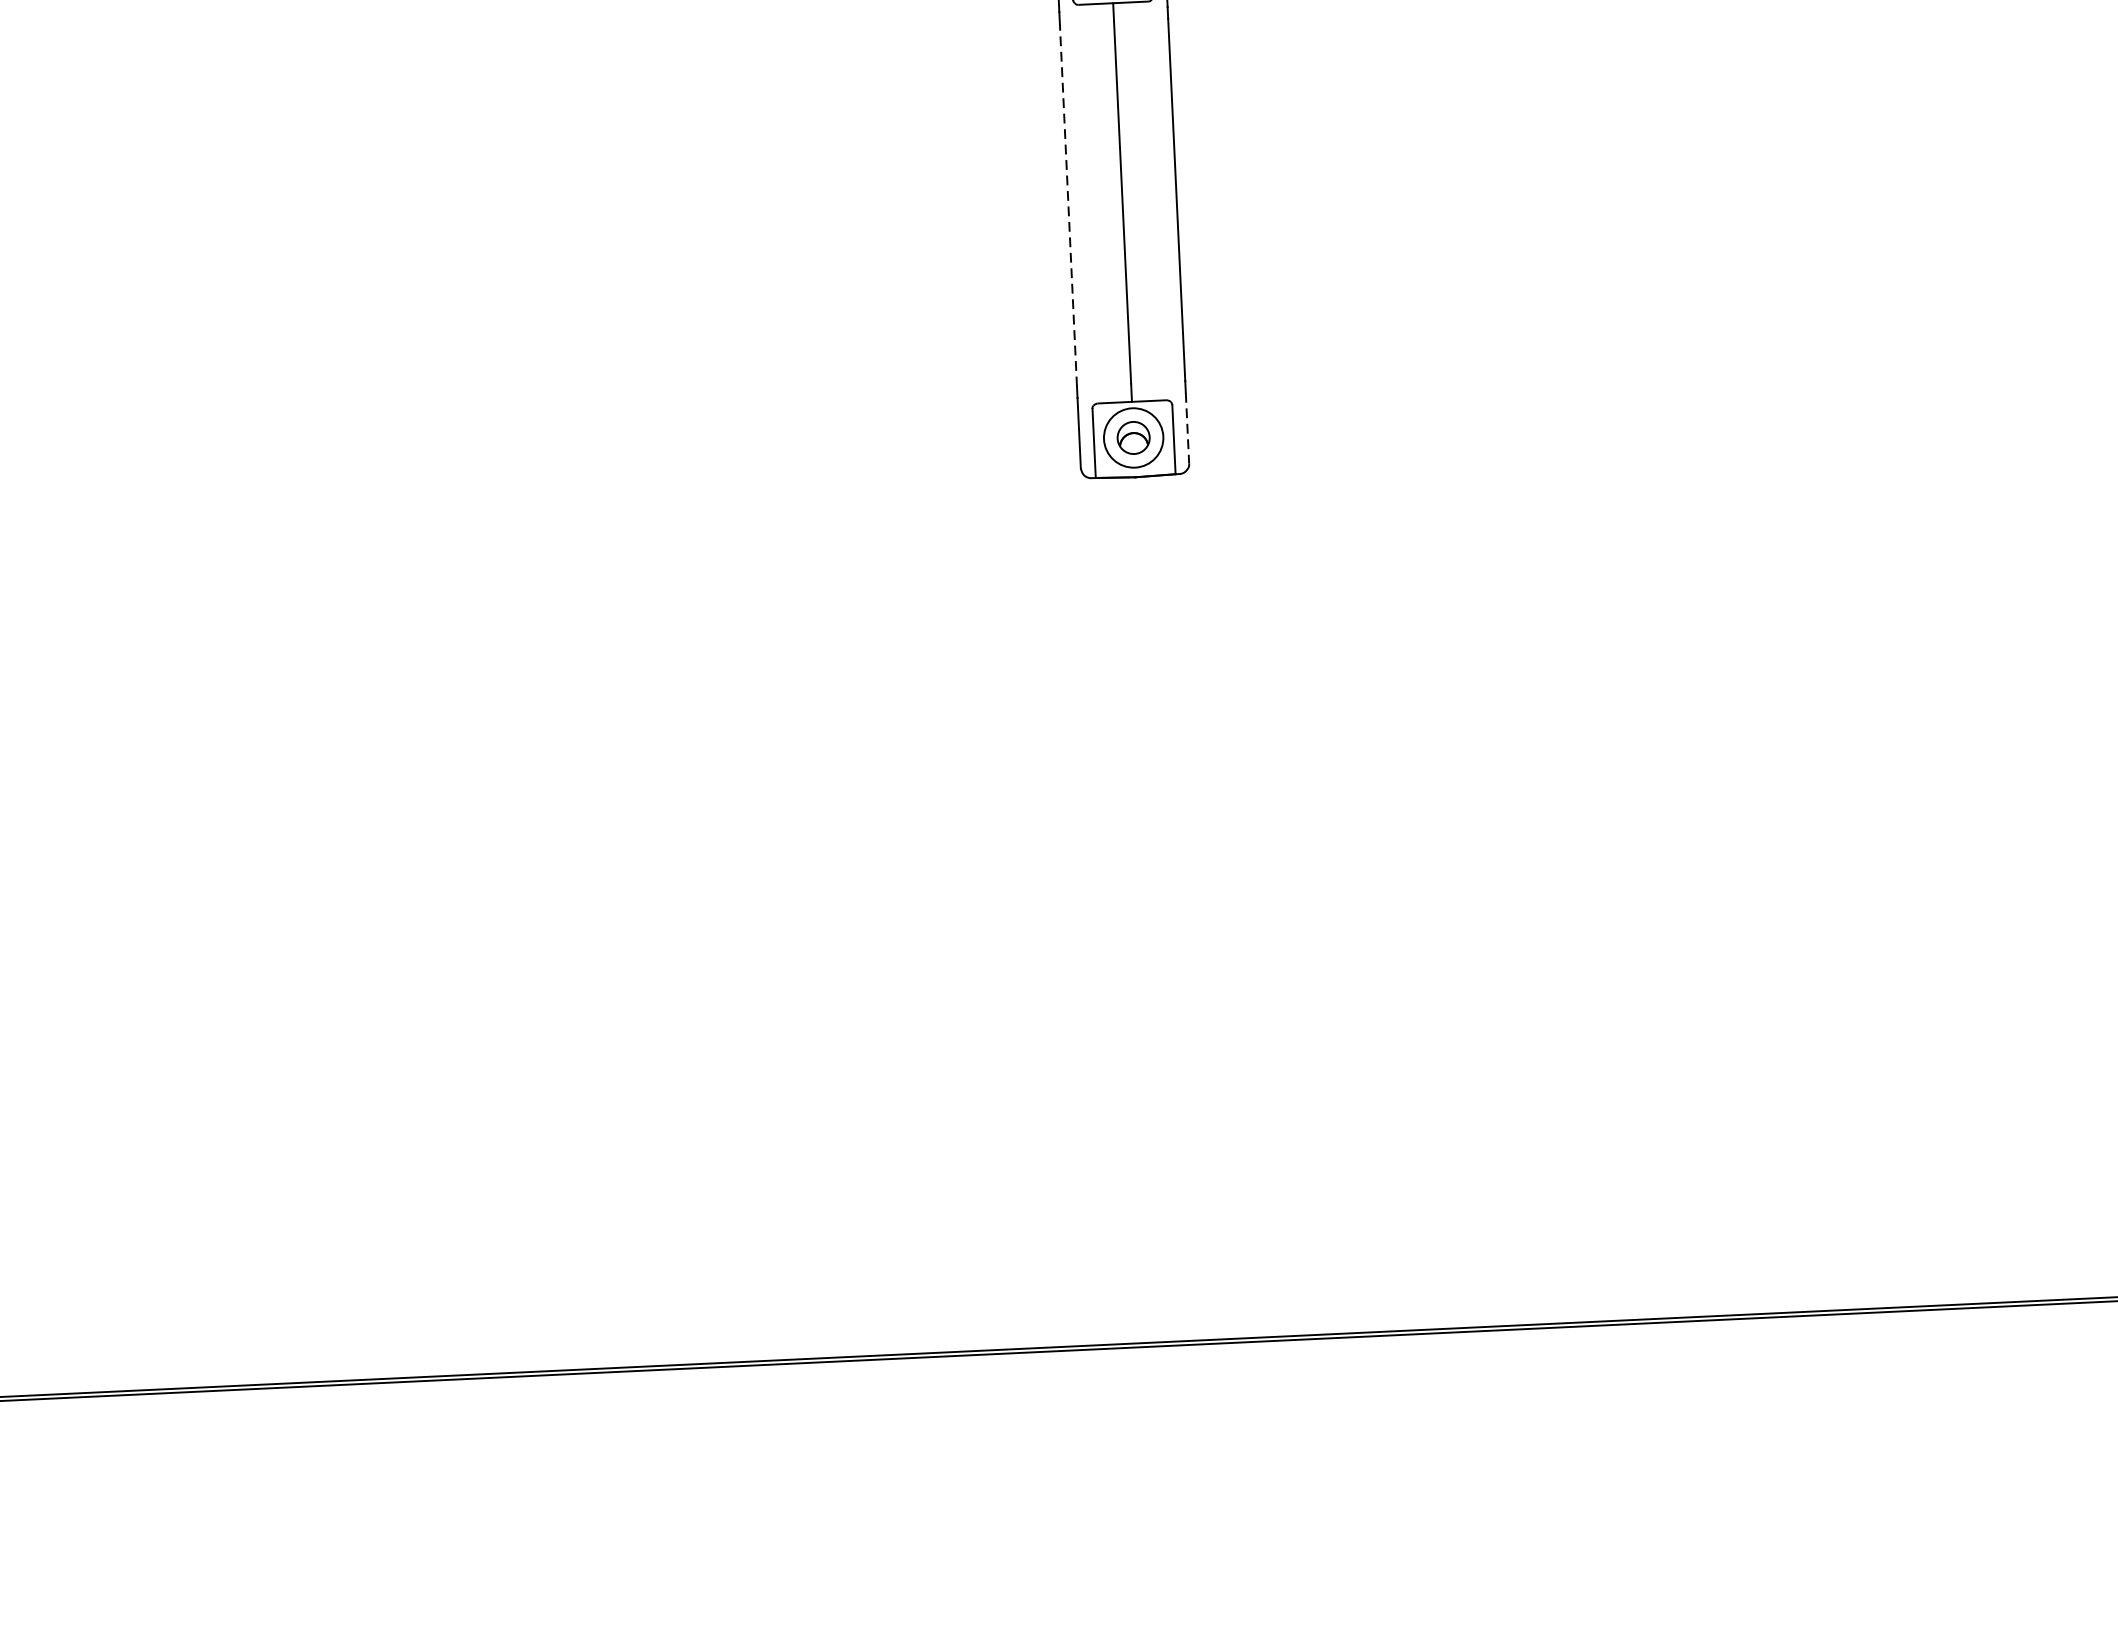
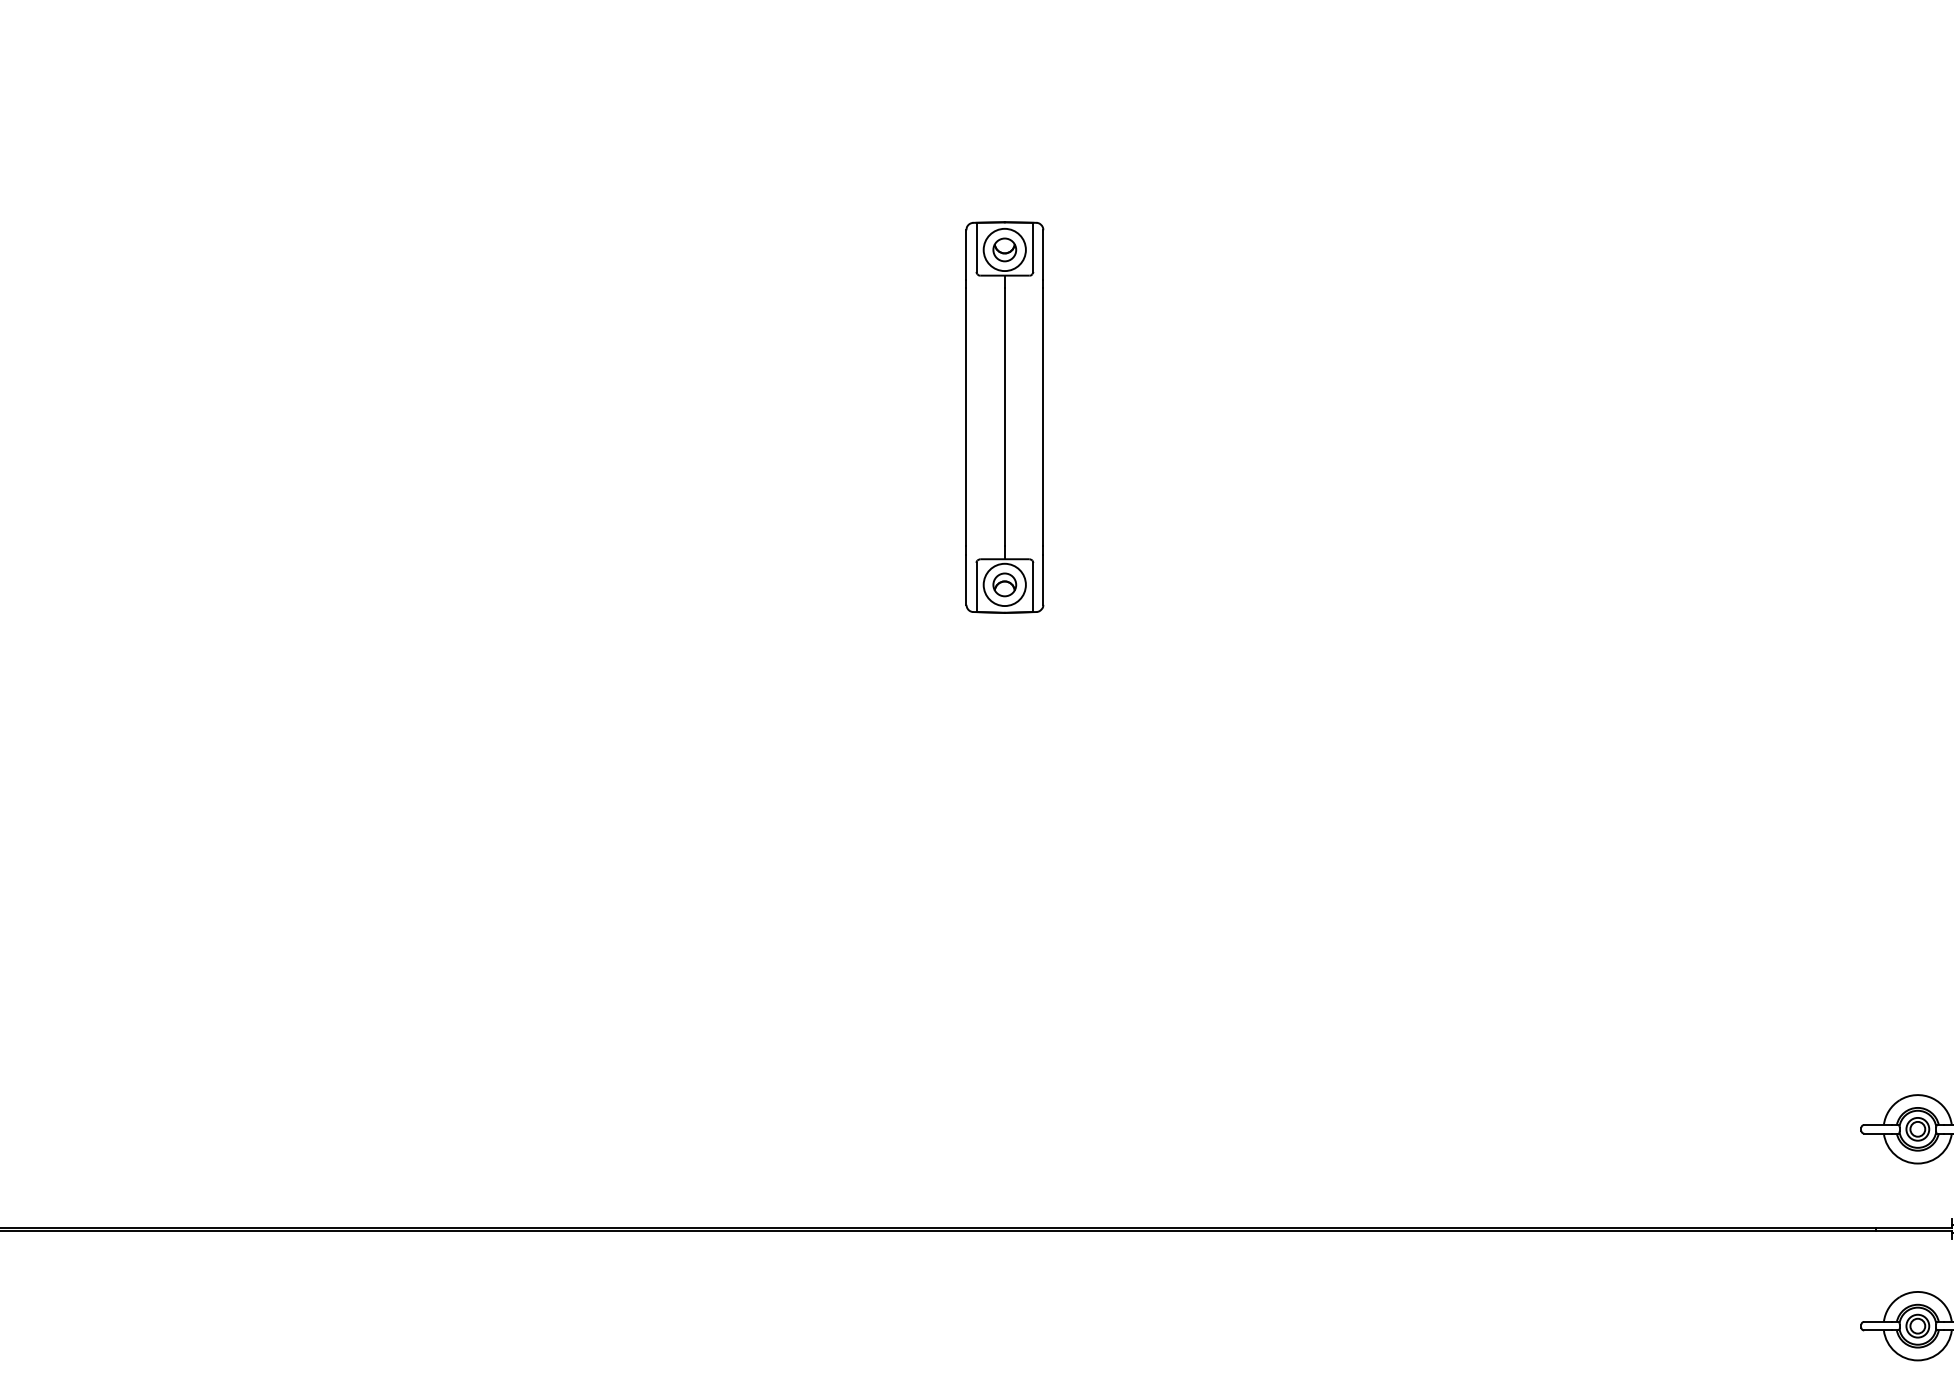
line: (1068, 205) -> (966, 417), dashed -> solid
line: (1187, 429) -> (1043, 580), dashed -> solid

